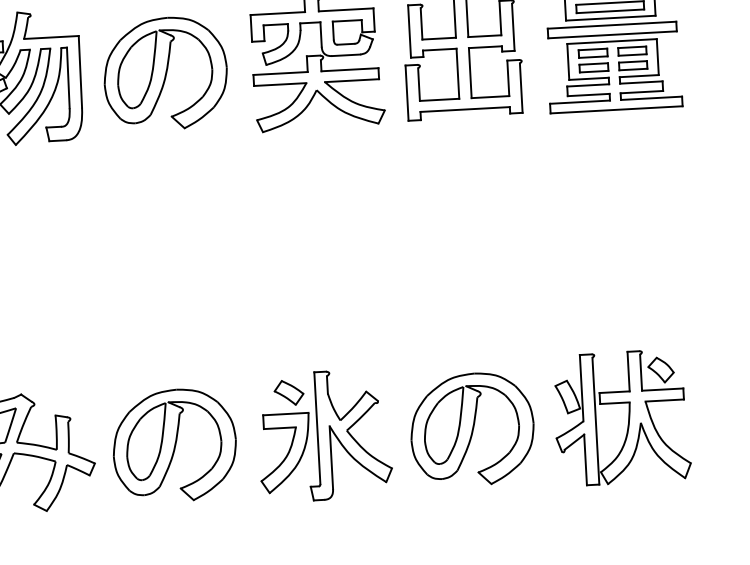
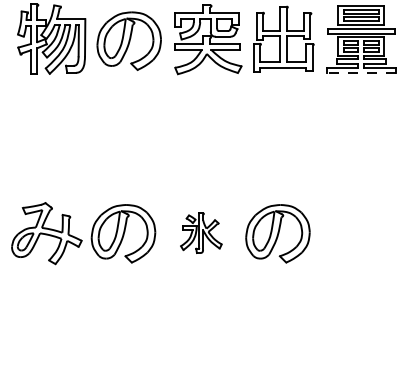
line: (616, 109) -> (361, 72), solid -> dashed
part: (621, 416) -> (355, 231), removed
part: (324, 436) -> (201, 233), size x0.6

